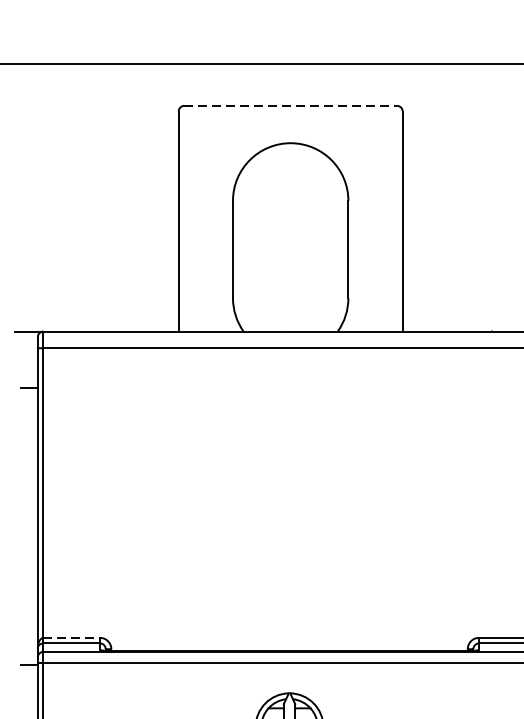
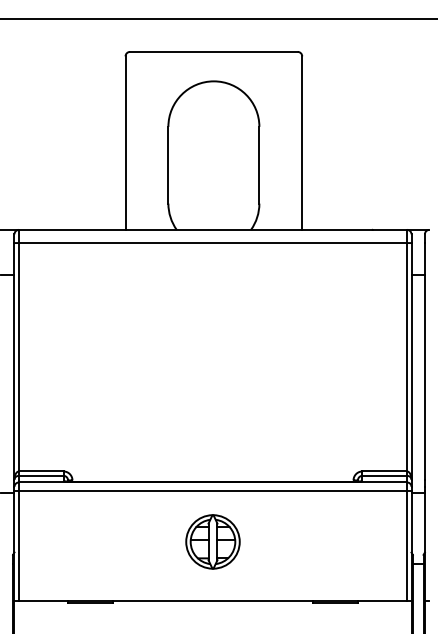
line: (290, 105) -> (213, 51), dashed -> solid
line: (72, 637) -> (41, 471), dashed -> solid

